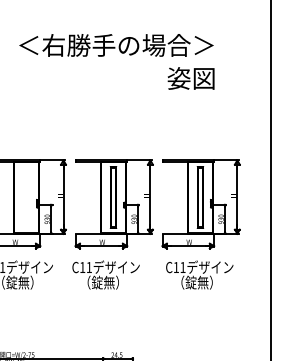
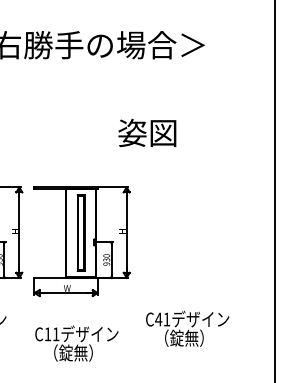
text: (190, 78) -> (146, 132), moved
part: (200, 204) -> (188, 241), removed
text: (176, 267) -> (158, 319), C11 -> C41
text: (105, 274) -> (76, 342), moved

